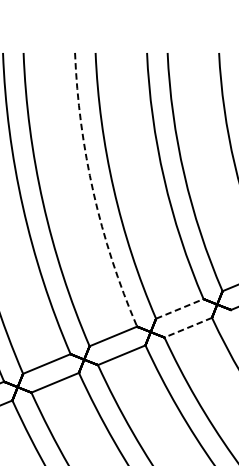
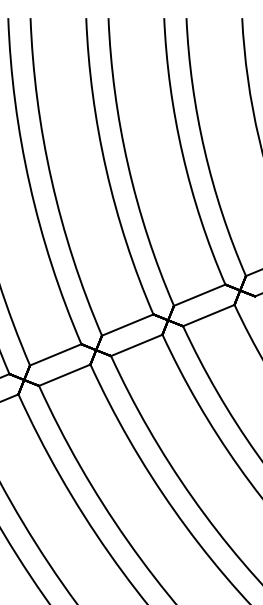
arc: (93, 192) -> (106, 169), dashed -> solid
line: (179, 309) -> (199, 295), dashed -> solid
line: (187, 327) -> (208, 315), dashed -> solid

